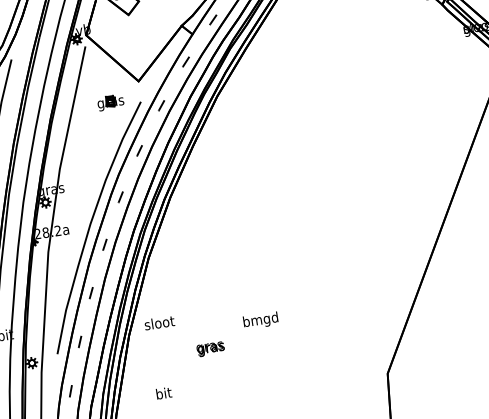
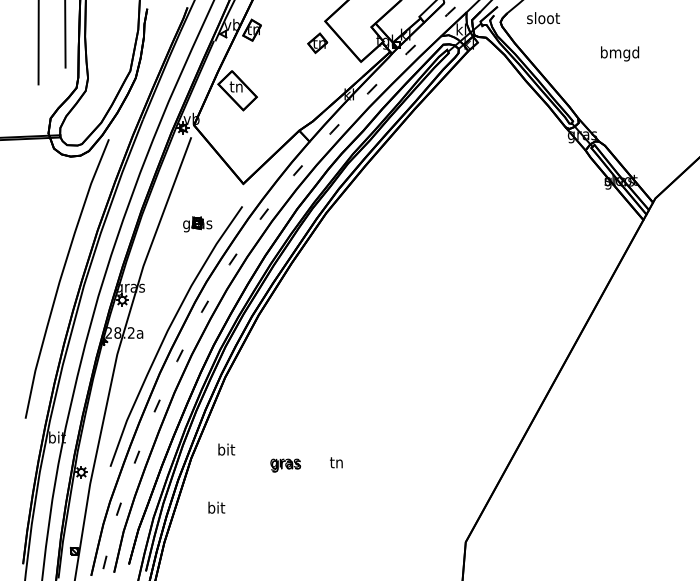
part: (110, 102) -> (197, 224), moved
text: (260, 320) -> (336, 463), bmgd -> tn
text: (159, 322) -> (226, 449), sloot -> bit
text: (210, 349) -> (285, 465), moved
text: (163, 393) -> (216, 507), moved

